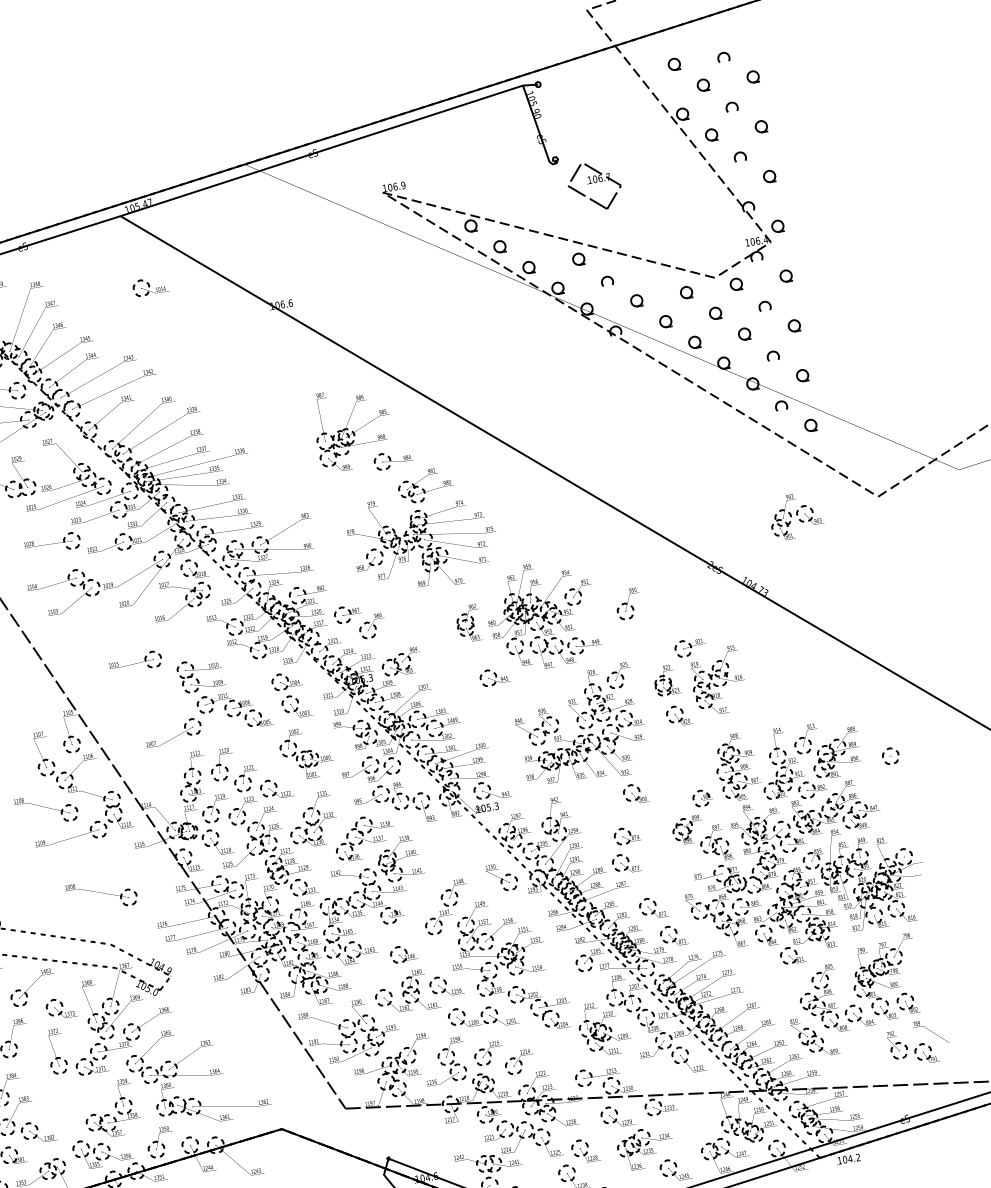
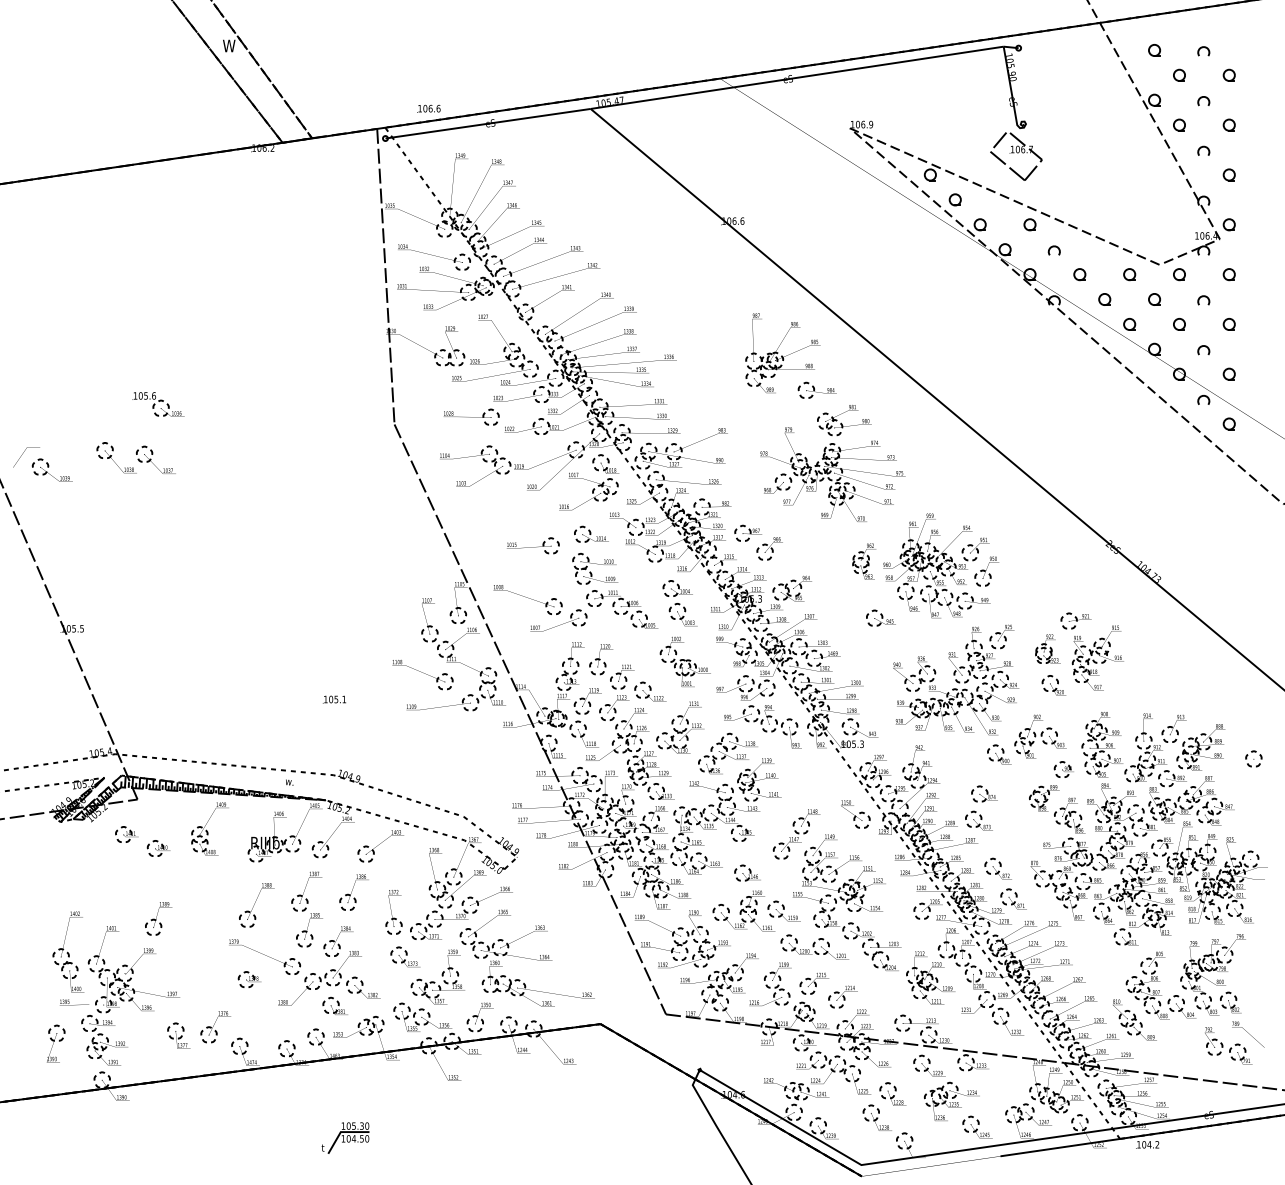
part: (594, 186) -> (1016, 156), moved
part: (150, 285) -> (591, 533), moved
part: (796, 515) -> (1040, 736), moved
part: (628, 604) -> (986, 571), moved
part: (101, 894) -> (527, 599), moved
part: (61, 1007) -> (405, 956), moved

